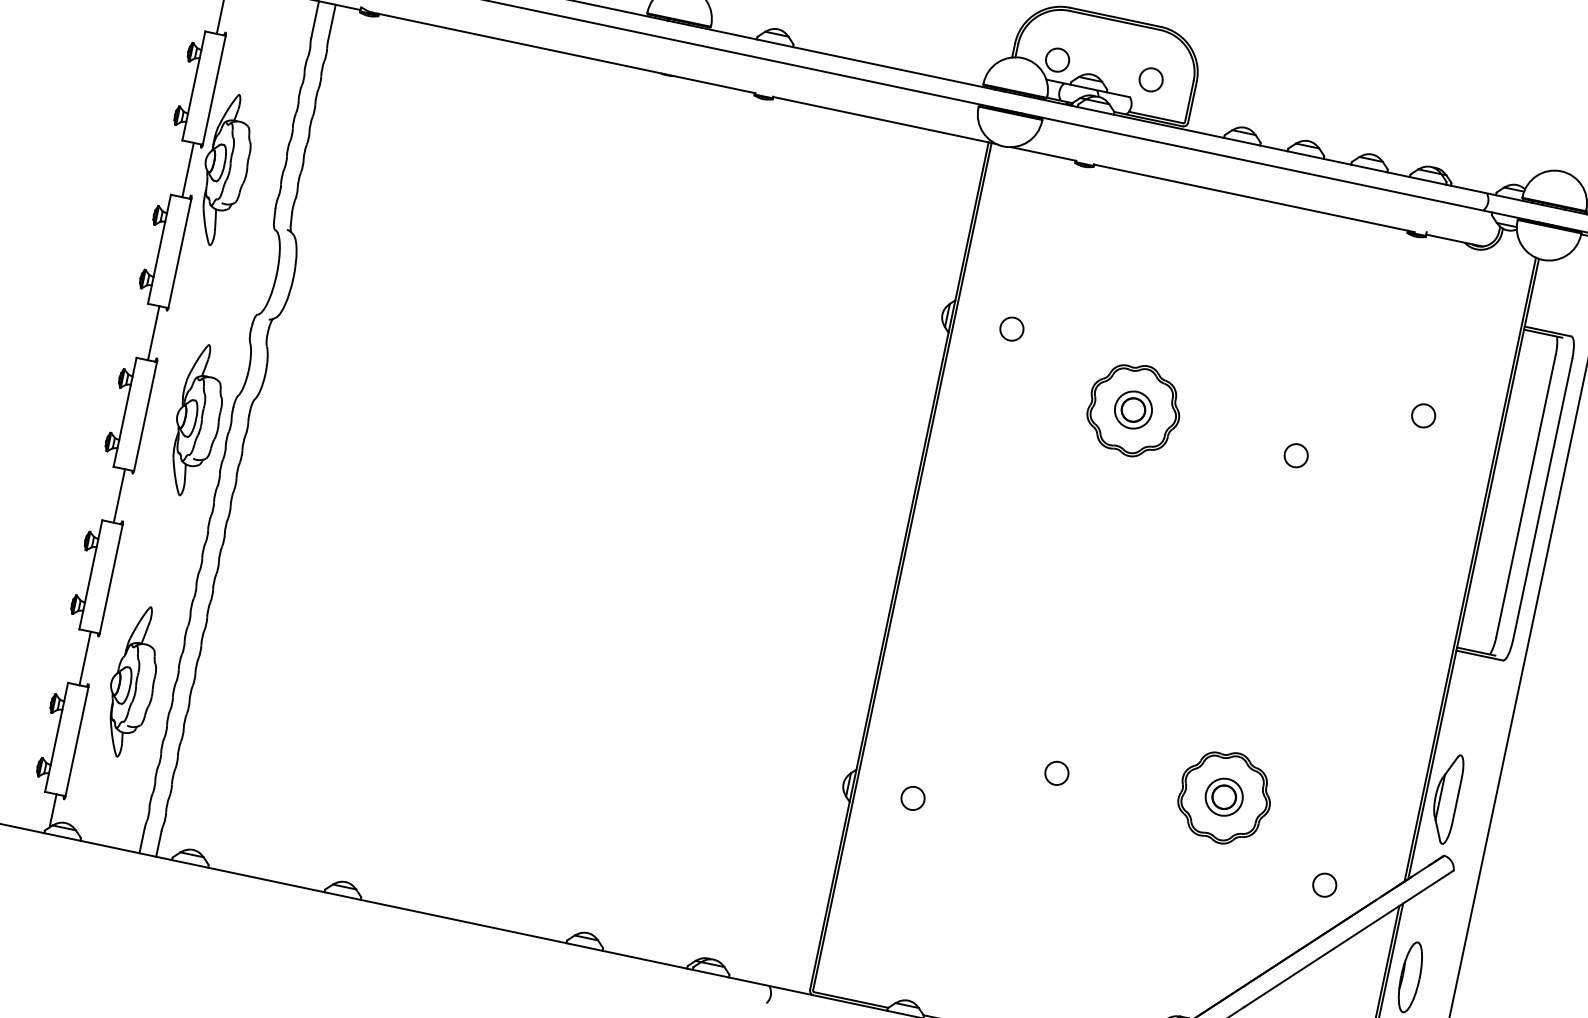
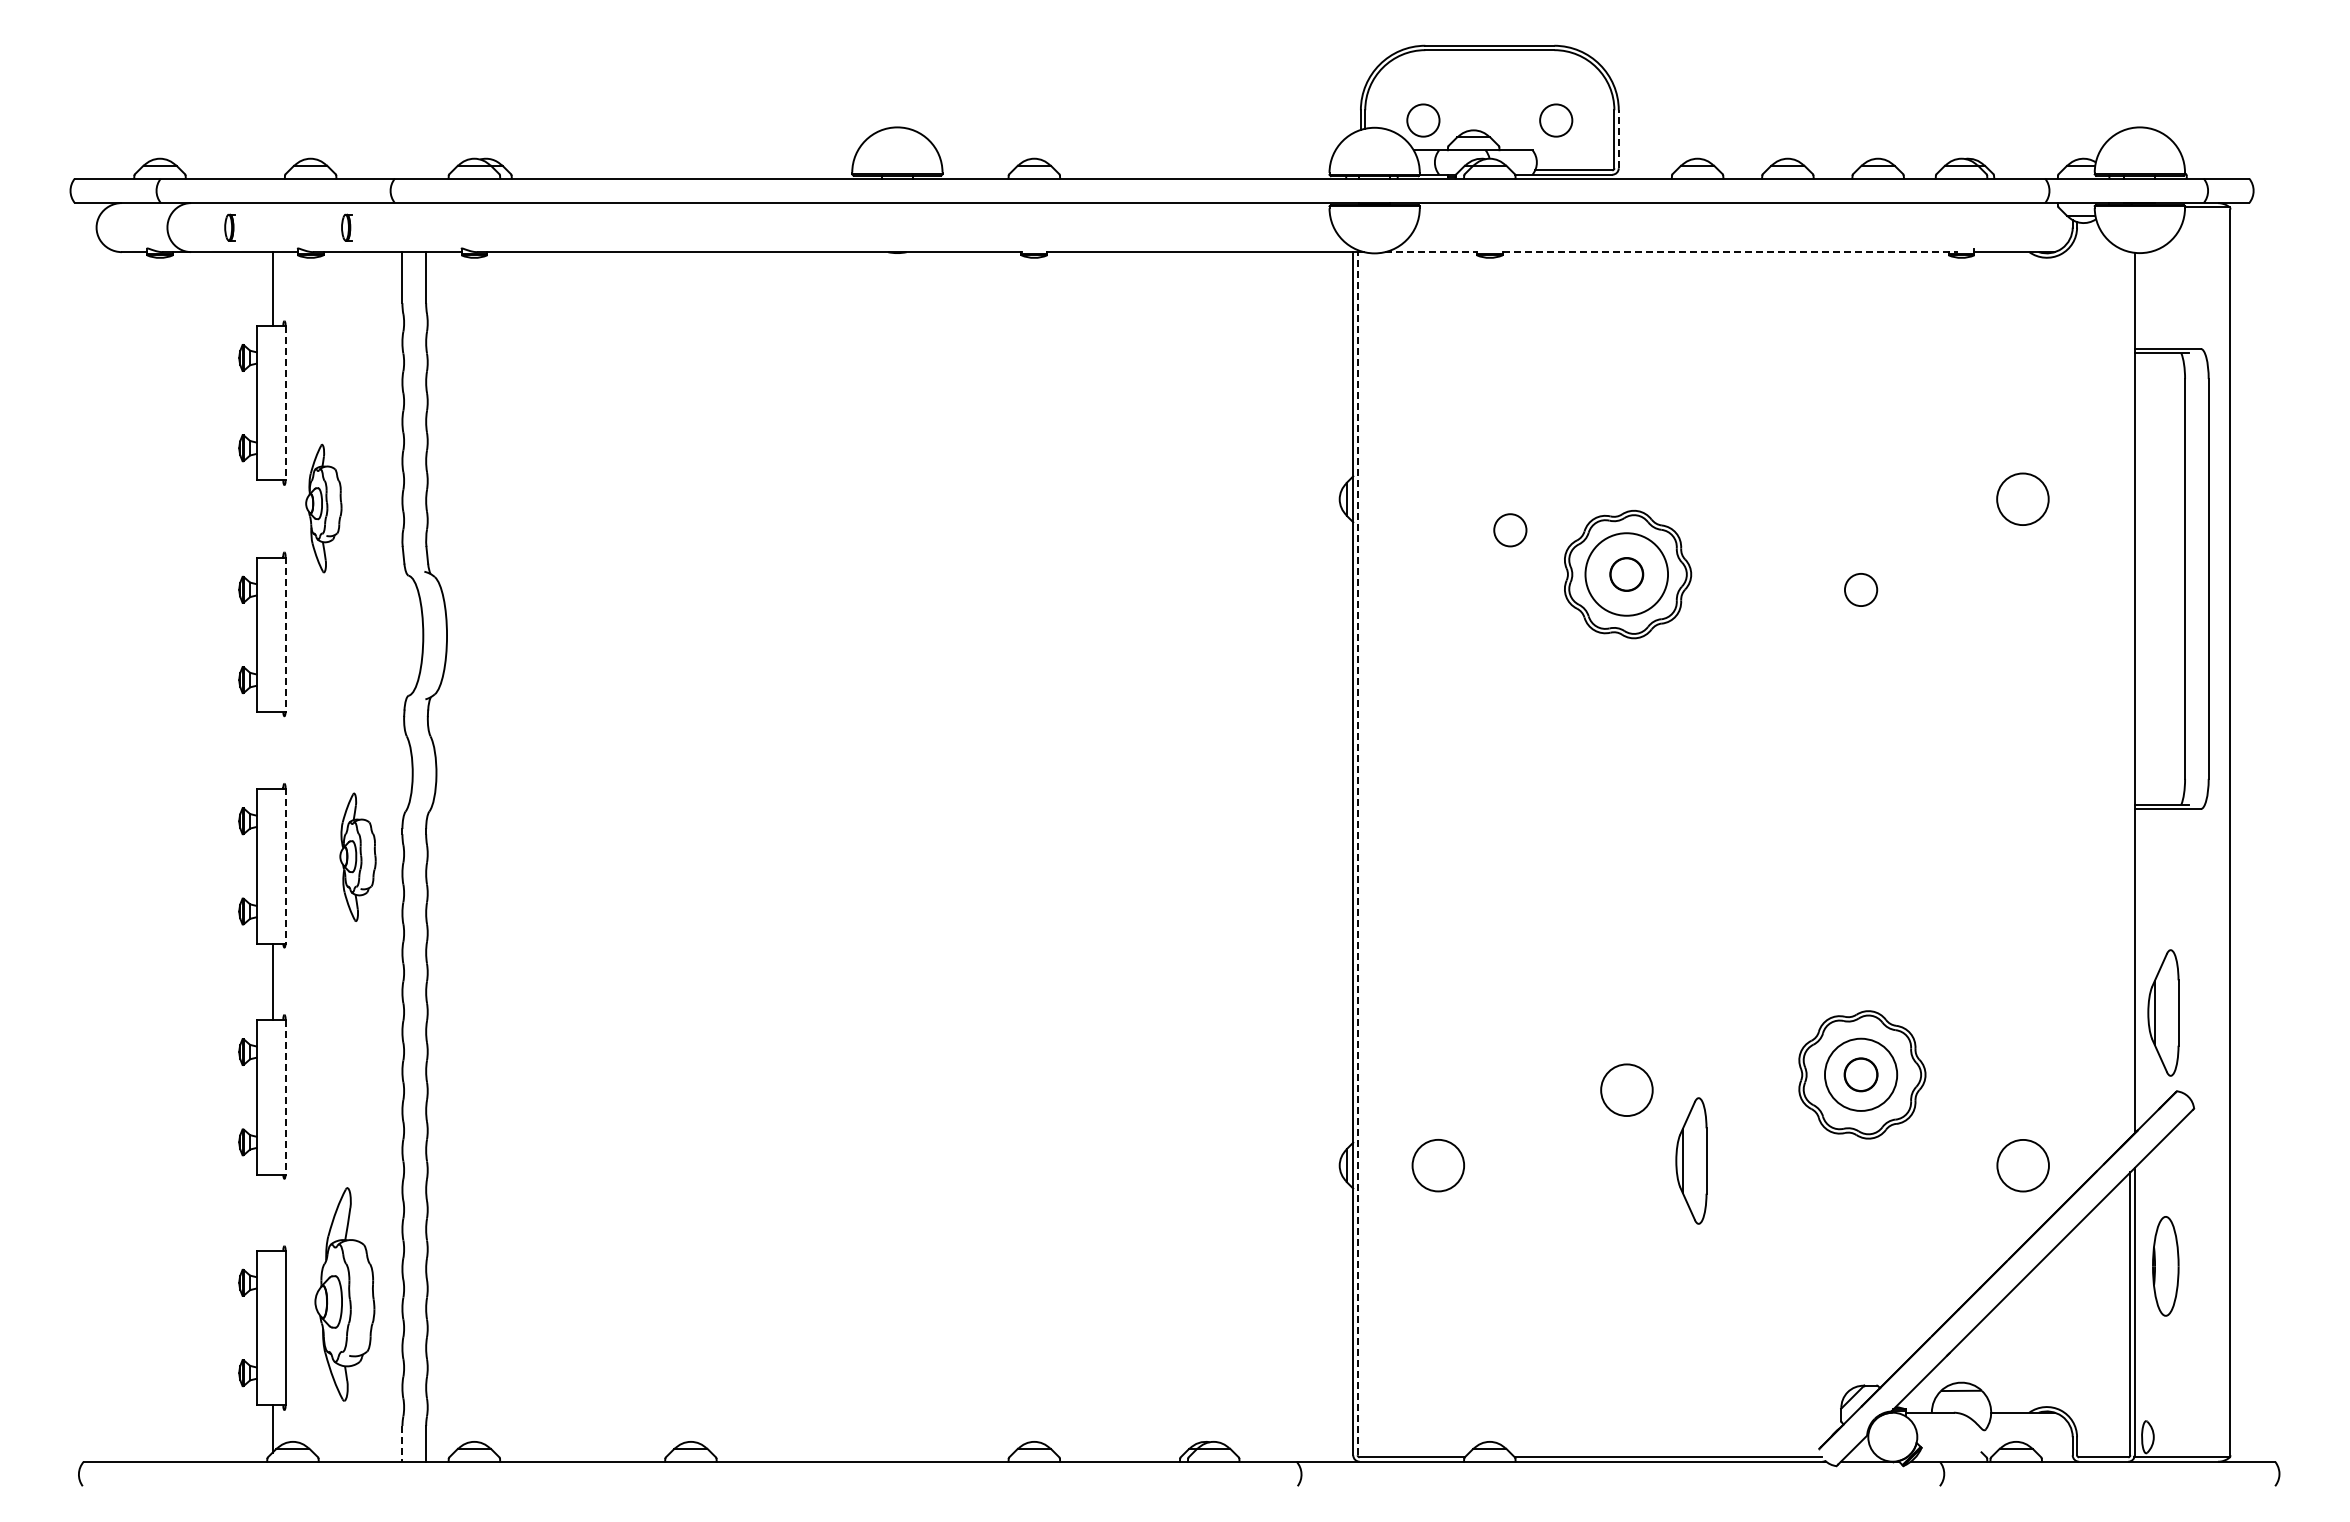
line: (214, 90) -> (285, 403), solid -> dashed
line: (1192, 101) -> (1618, 138), solid -> dashed
line: (1044, 154) -> (1432, 252), solid -> dashed
line: (187, 169) -> (272, 518), removed
part: (225, 170) -> (323, 508), size x0.6
line: (1254, 198) -> (1730, 252), solid -> dashed
line: (179, 253) -> (285, 634), solid -> dashed
circle: (1012, 329) -> (1510, 530), moved
line: (153, 333) -> (272, 750), removed
circle: (1133, 410) -> (1626, 574), size x1.6
circle: (1423, 415) -> (2022, 499), size x1.6
line: (145, 416) -> (285, 866), solid -> dashed
part: (197, 421) -> (357, 857), size x0.6
line: (902, 566) -> (1357, 853), solid -> dashed
line: (1470, 569) -> (2130, 694), removed
line: (111, 579) -> (285, 1097), solid -> dashed
line: (84, 658) -> (272, 1212), removed
part: (132, 681) -> (344, 1294), moved
circle: (1056, 773) -> (1626, 1090), size x1.6
circle: (1223, 796) -> (1860, 1074), size x1.4
circle: (913, 798) -> (1438, 1165), size x1.6
part: (1092, 832) -> (1691, 1160), added
line: (142, 840) -> (402, 1443), solid -> dashed
circle: (1324, 885) -> (2022, 1165), size x1.6

